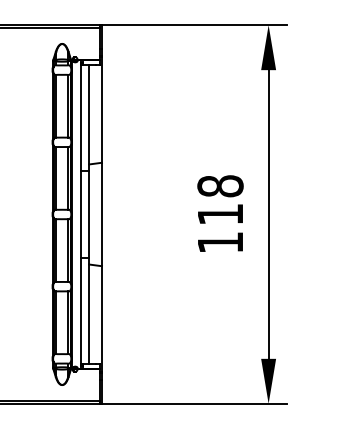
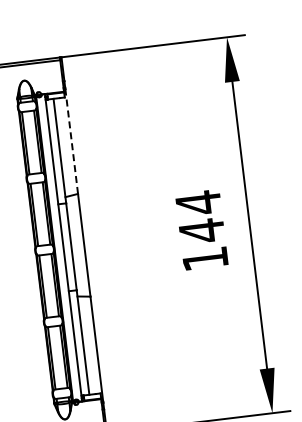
line: (101, 110) -> (71, 142), solid -> dashed
text: (220, 200) -> (200, 217), 118 -> 144

